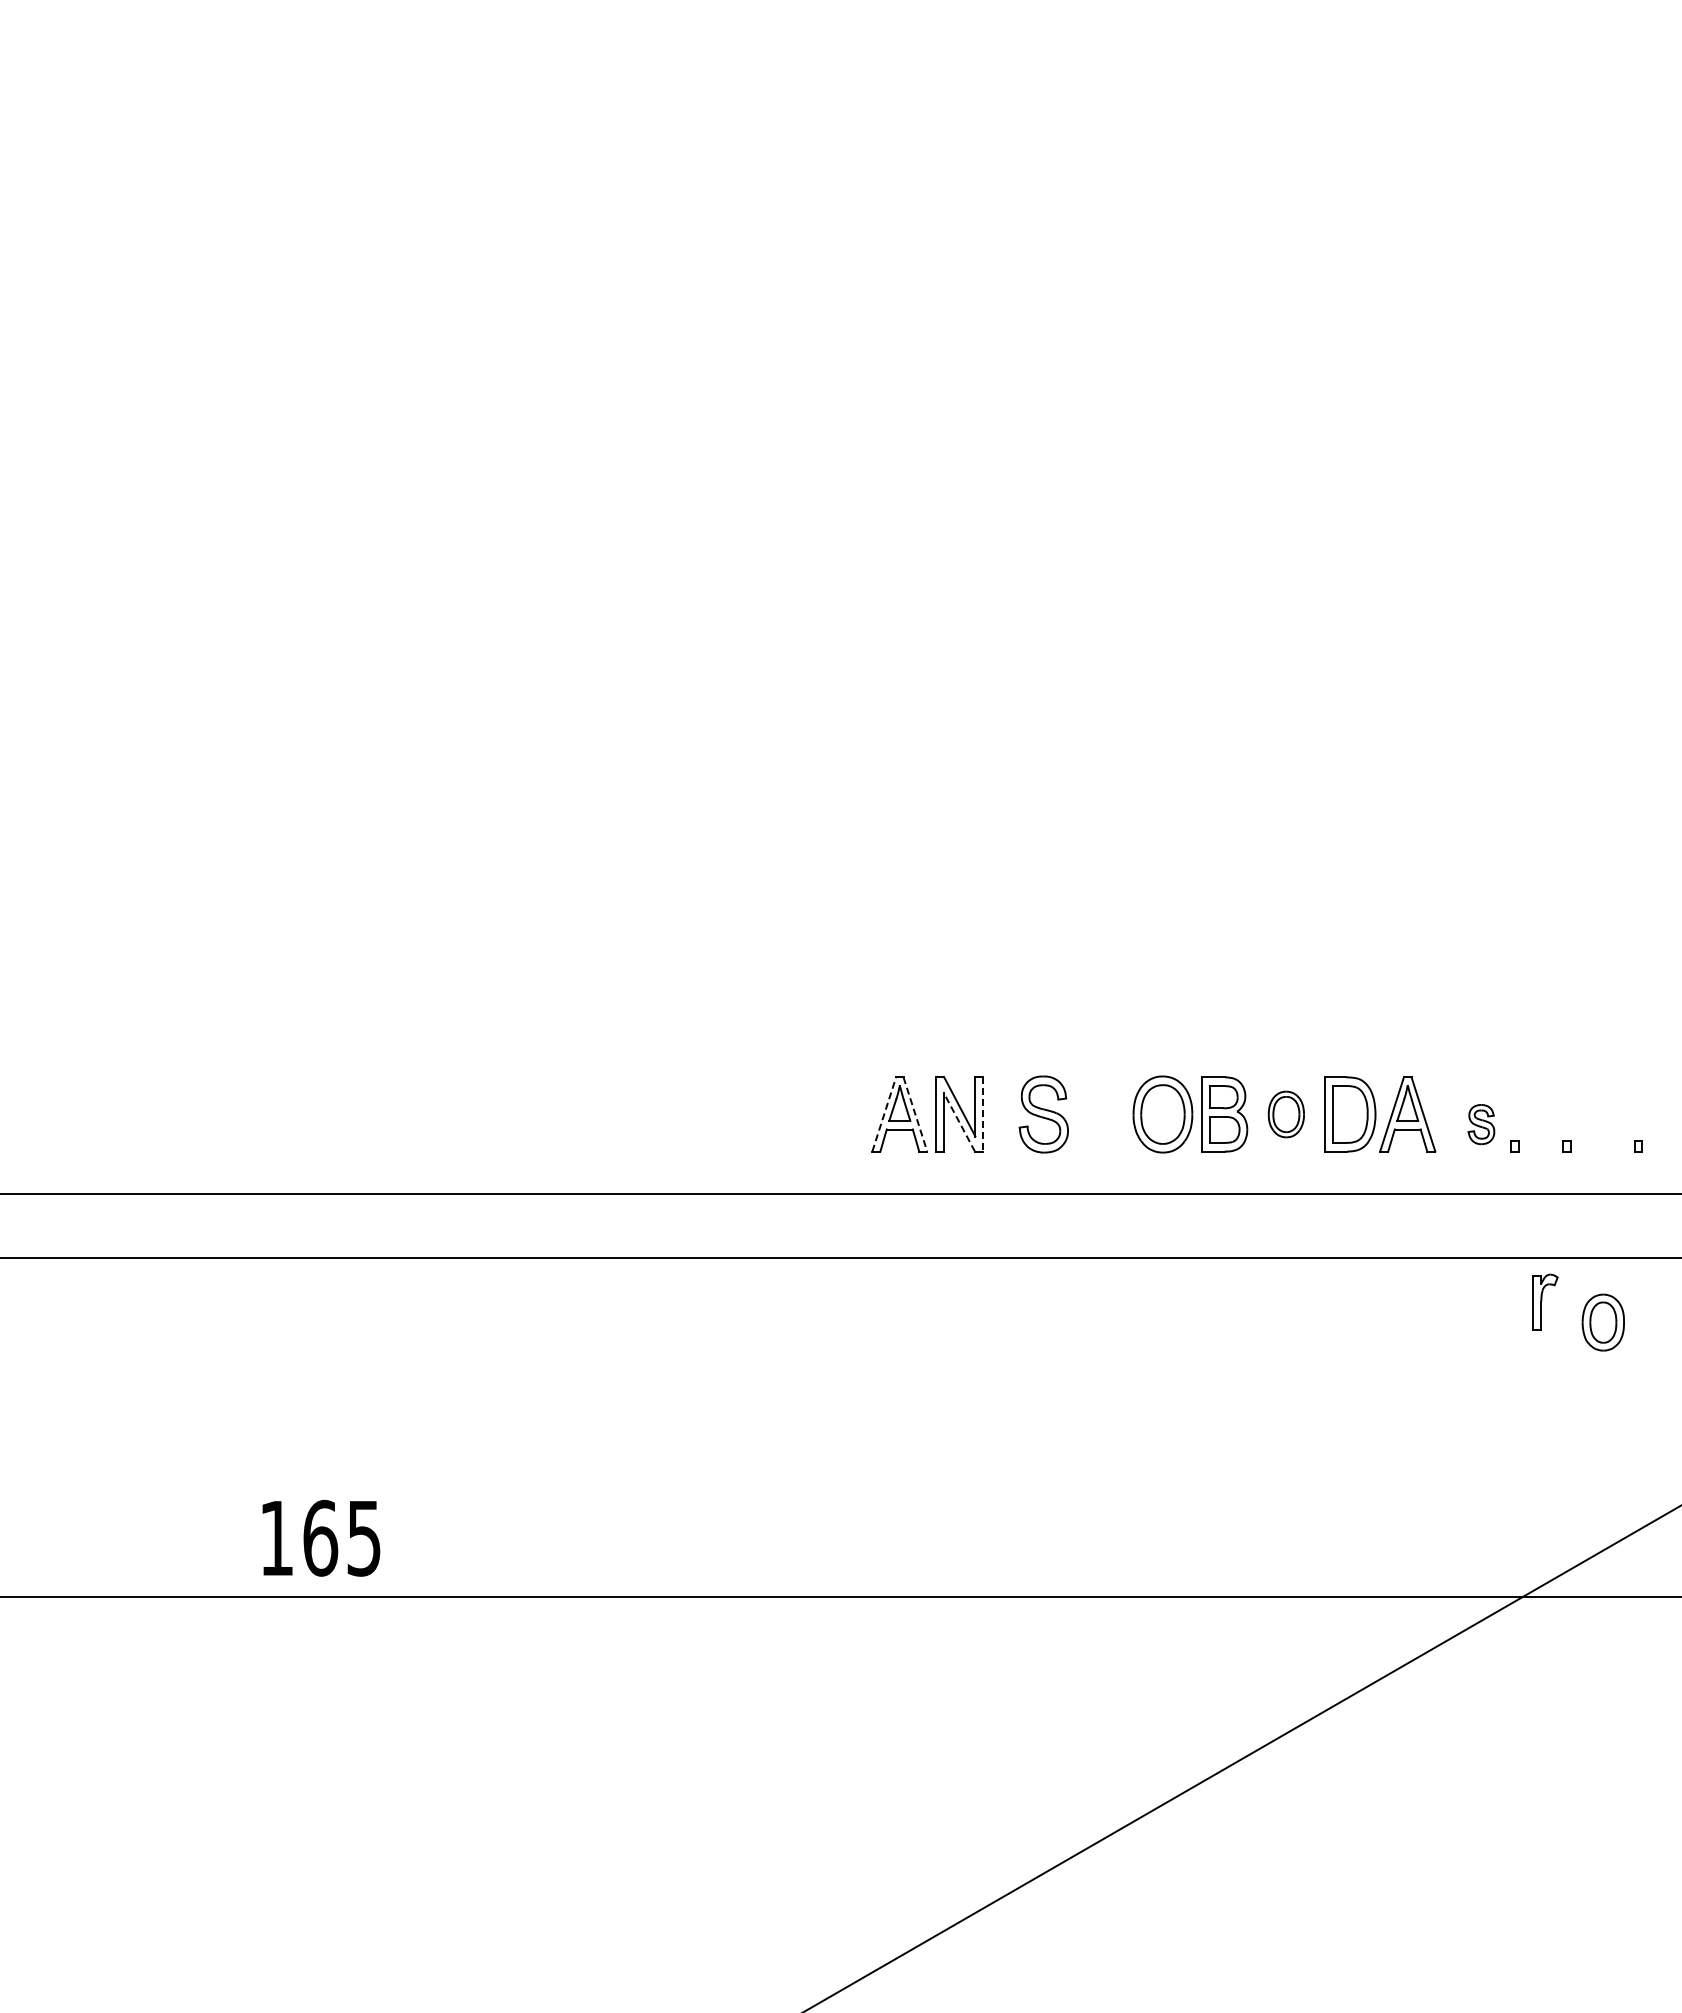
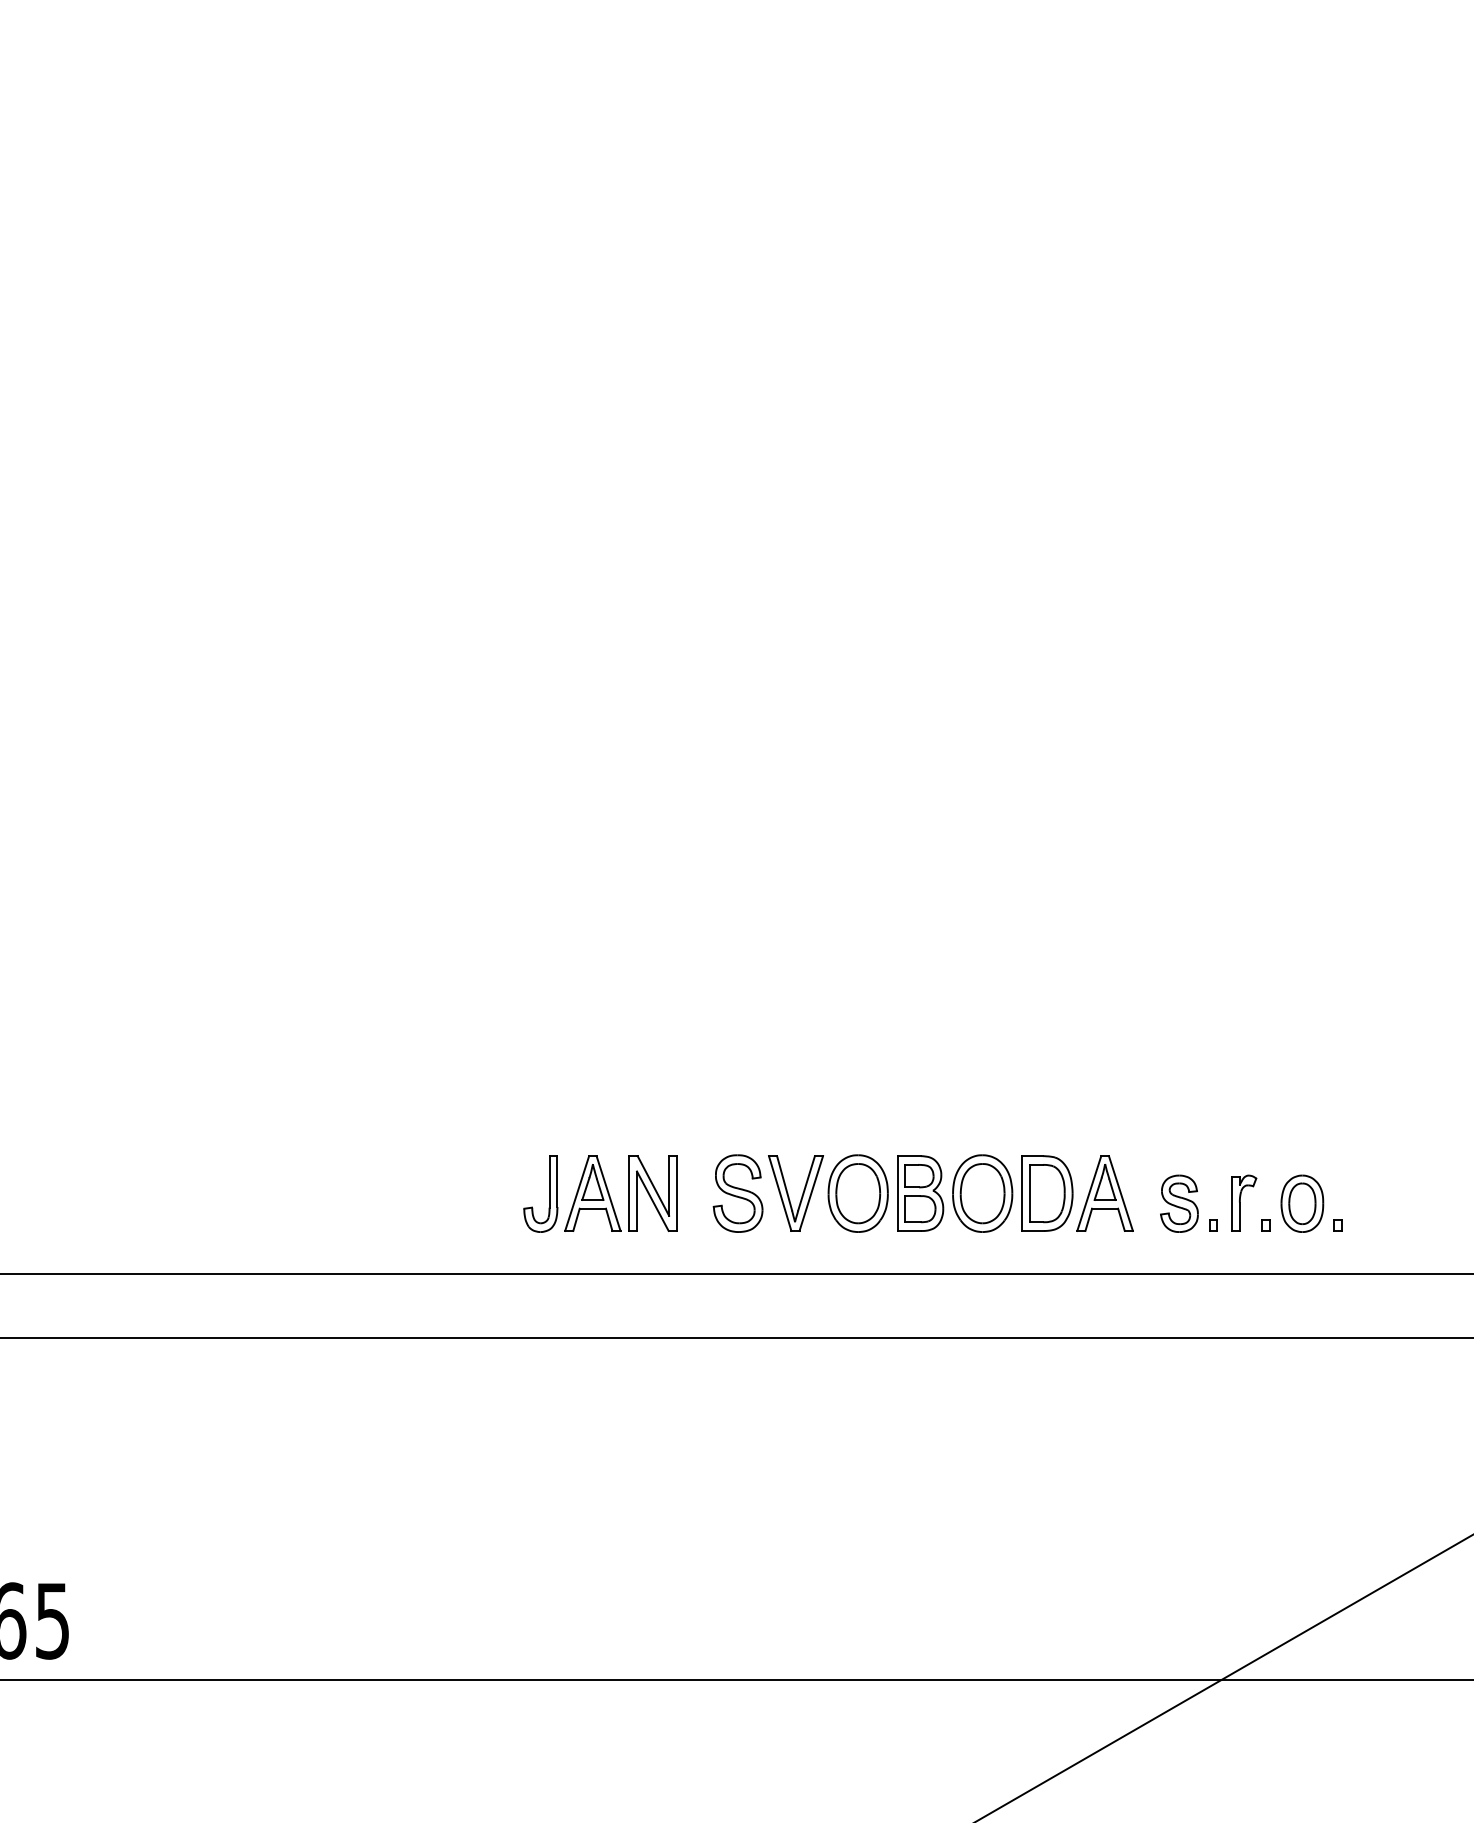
part: (856, 1114) -> (549, 1193), added
line: (884, 1114) -> (577, 1193), dashed -> solid
line: (915, 1114) -> (608, 1193), dashed -> solid
line: (983, 1114) -> (677, 1193), dashed -> solid
part: (1286, 1114) -> (982, 1193), size x1.67
part: (1094, 1116) -> (789, 1195), added
line: (959, 1121) -> (653, 1200), dashed -> solid
part: (1481, 1124) -> (1179, 1203), size x1.43
part: (1545, 1301) -> (1244, 1202), moved
part: (1602, 1322) -> (1301, 1203), moved

